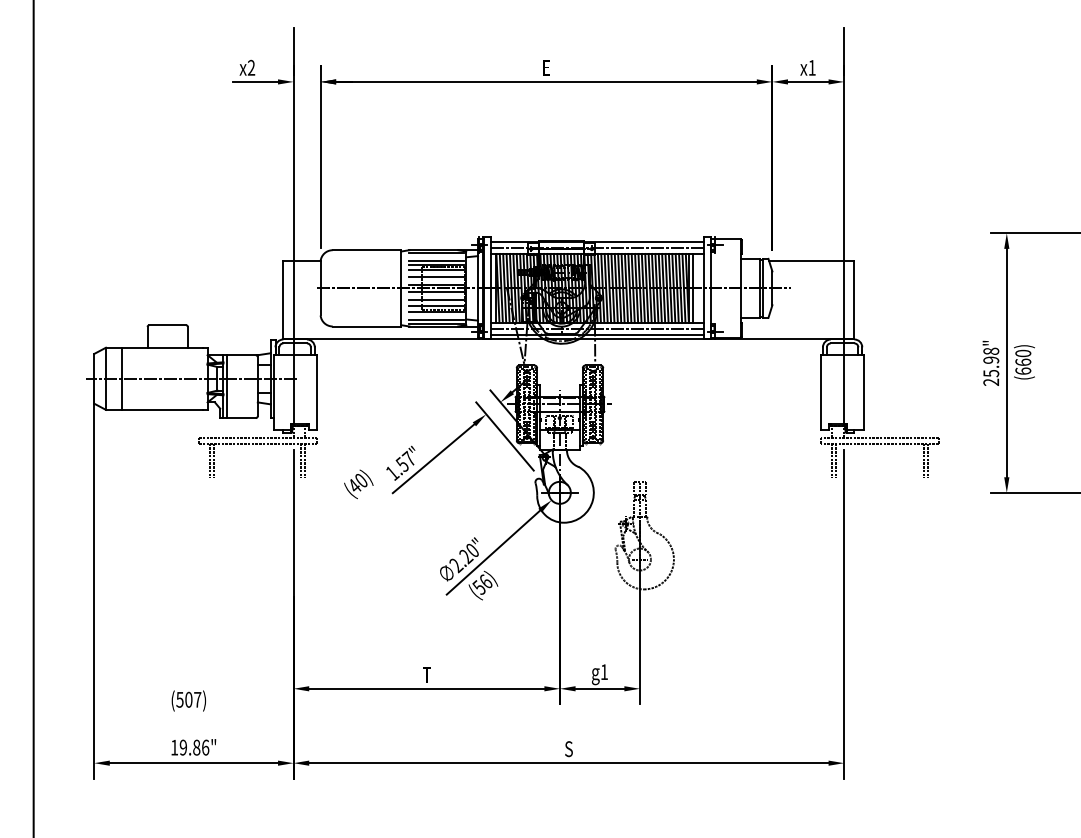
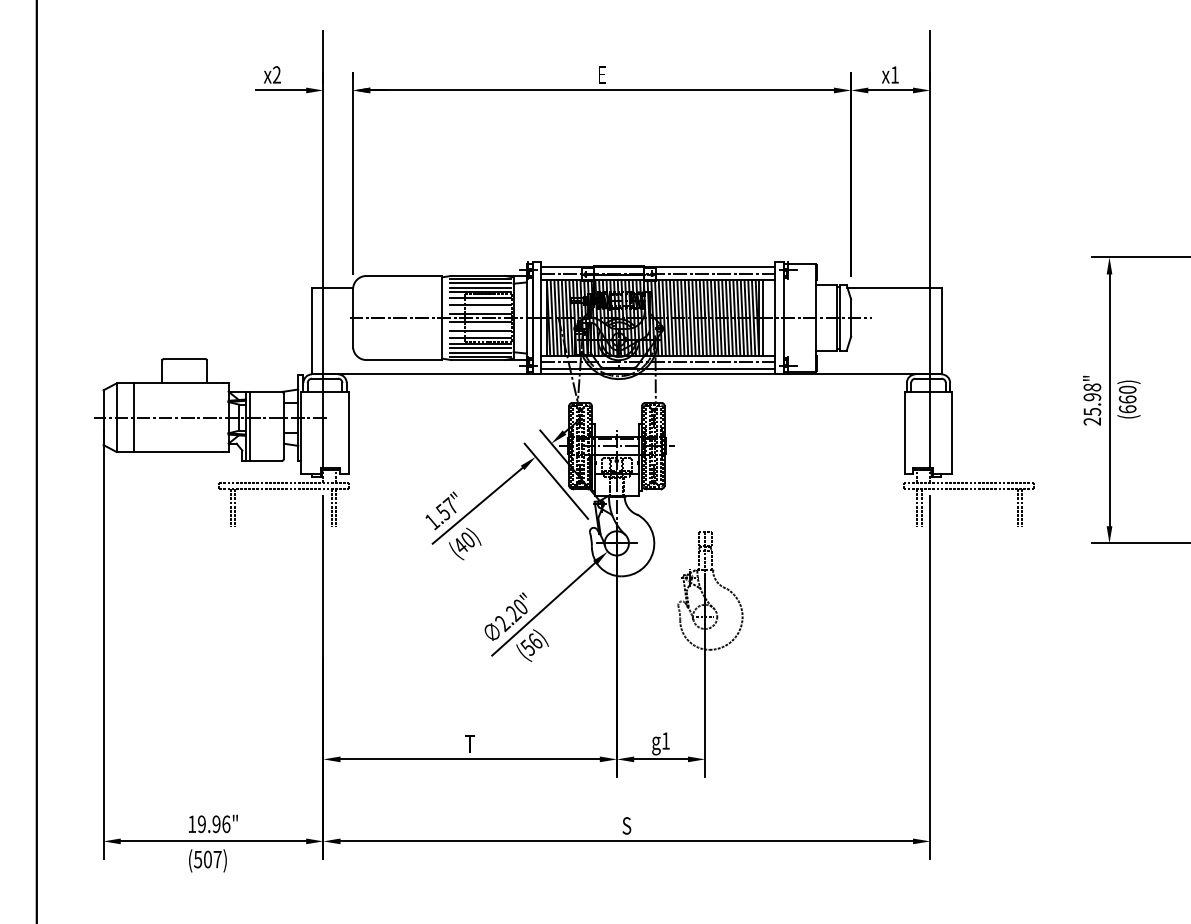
line: (436, 257) -> (480, 283), added
line: (436, 316) -> (480, 348), added
text: (359, 483) -> (465, 543), moved
text: (188, 700) -> (207, 860), moved
text: (196, 747) -> (216, 824), 19.86" -> 19.96"

